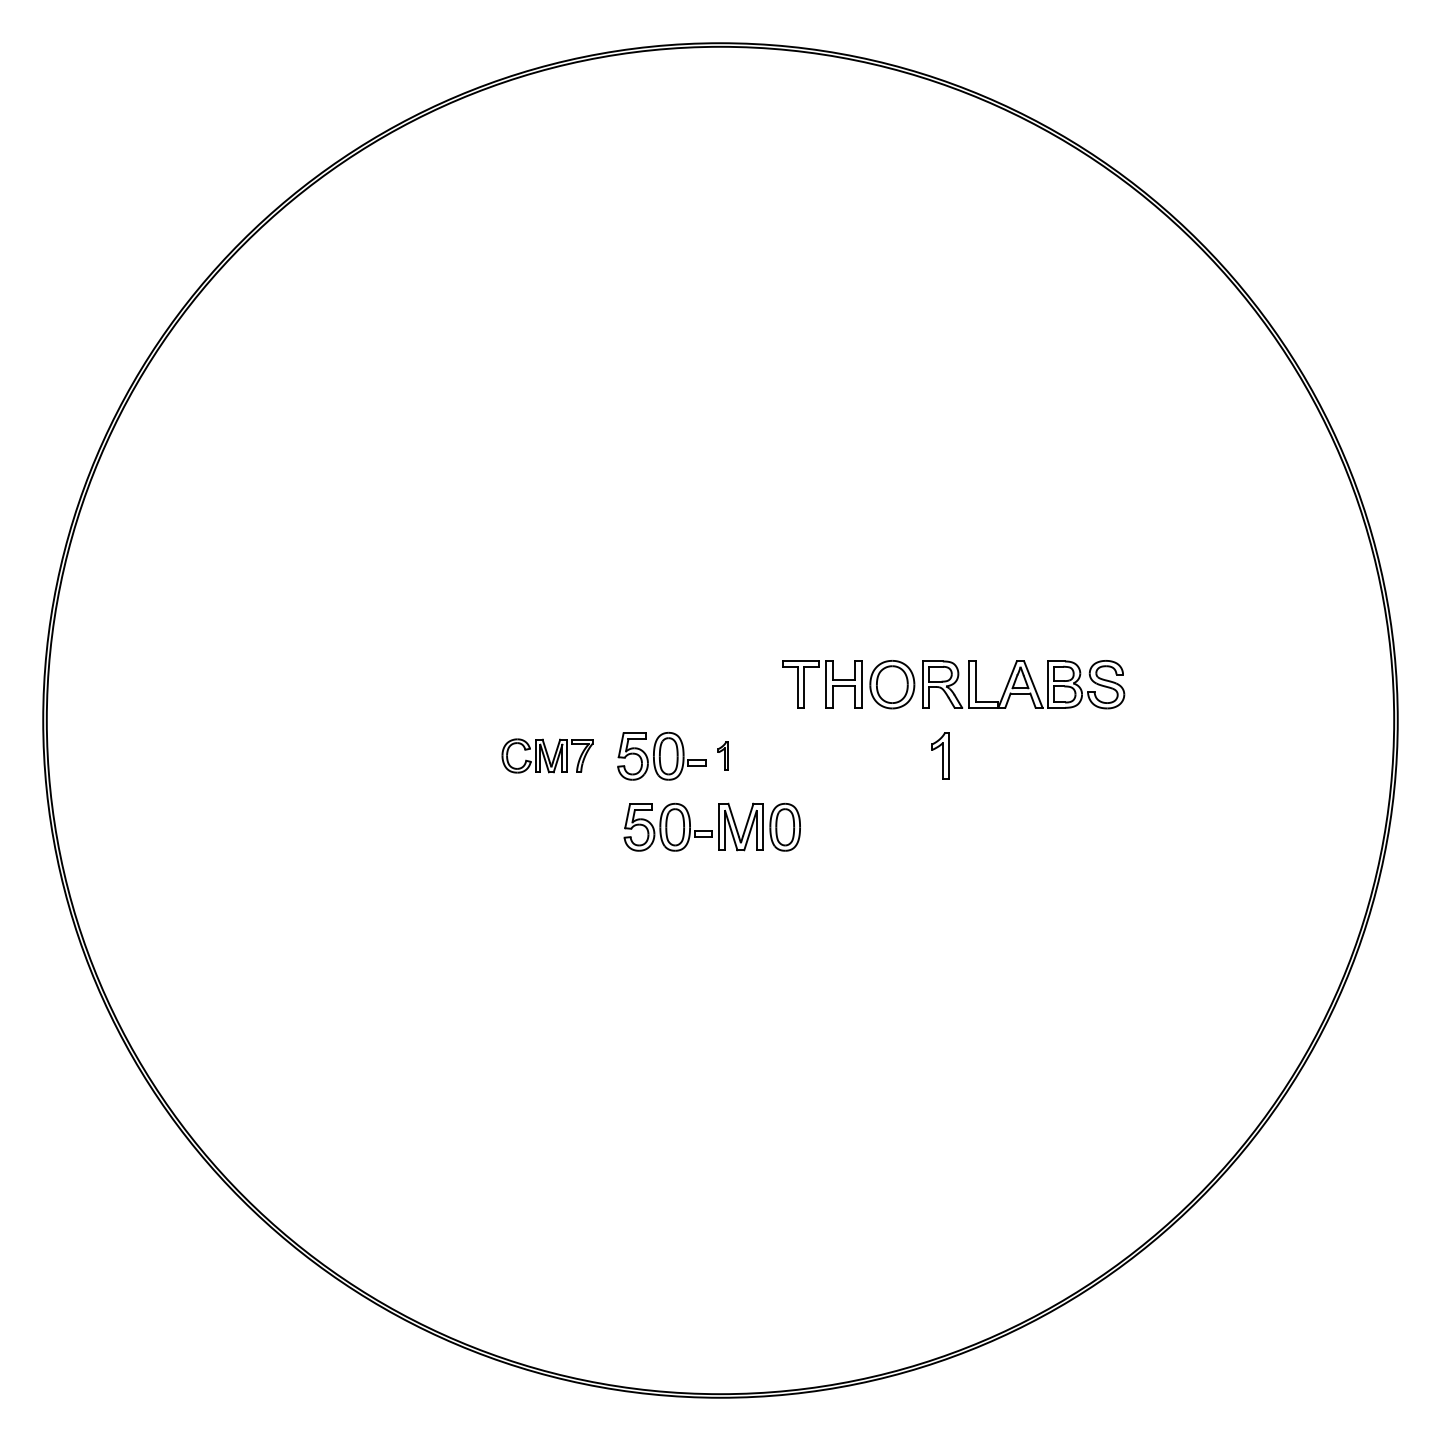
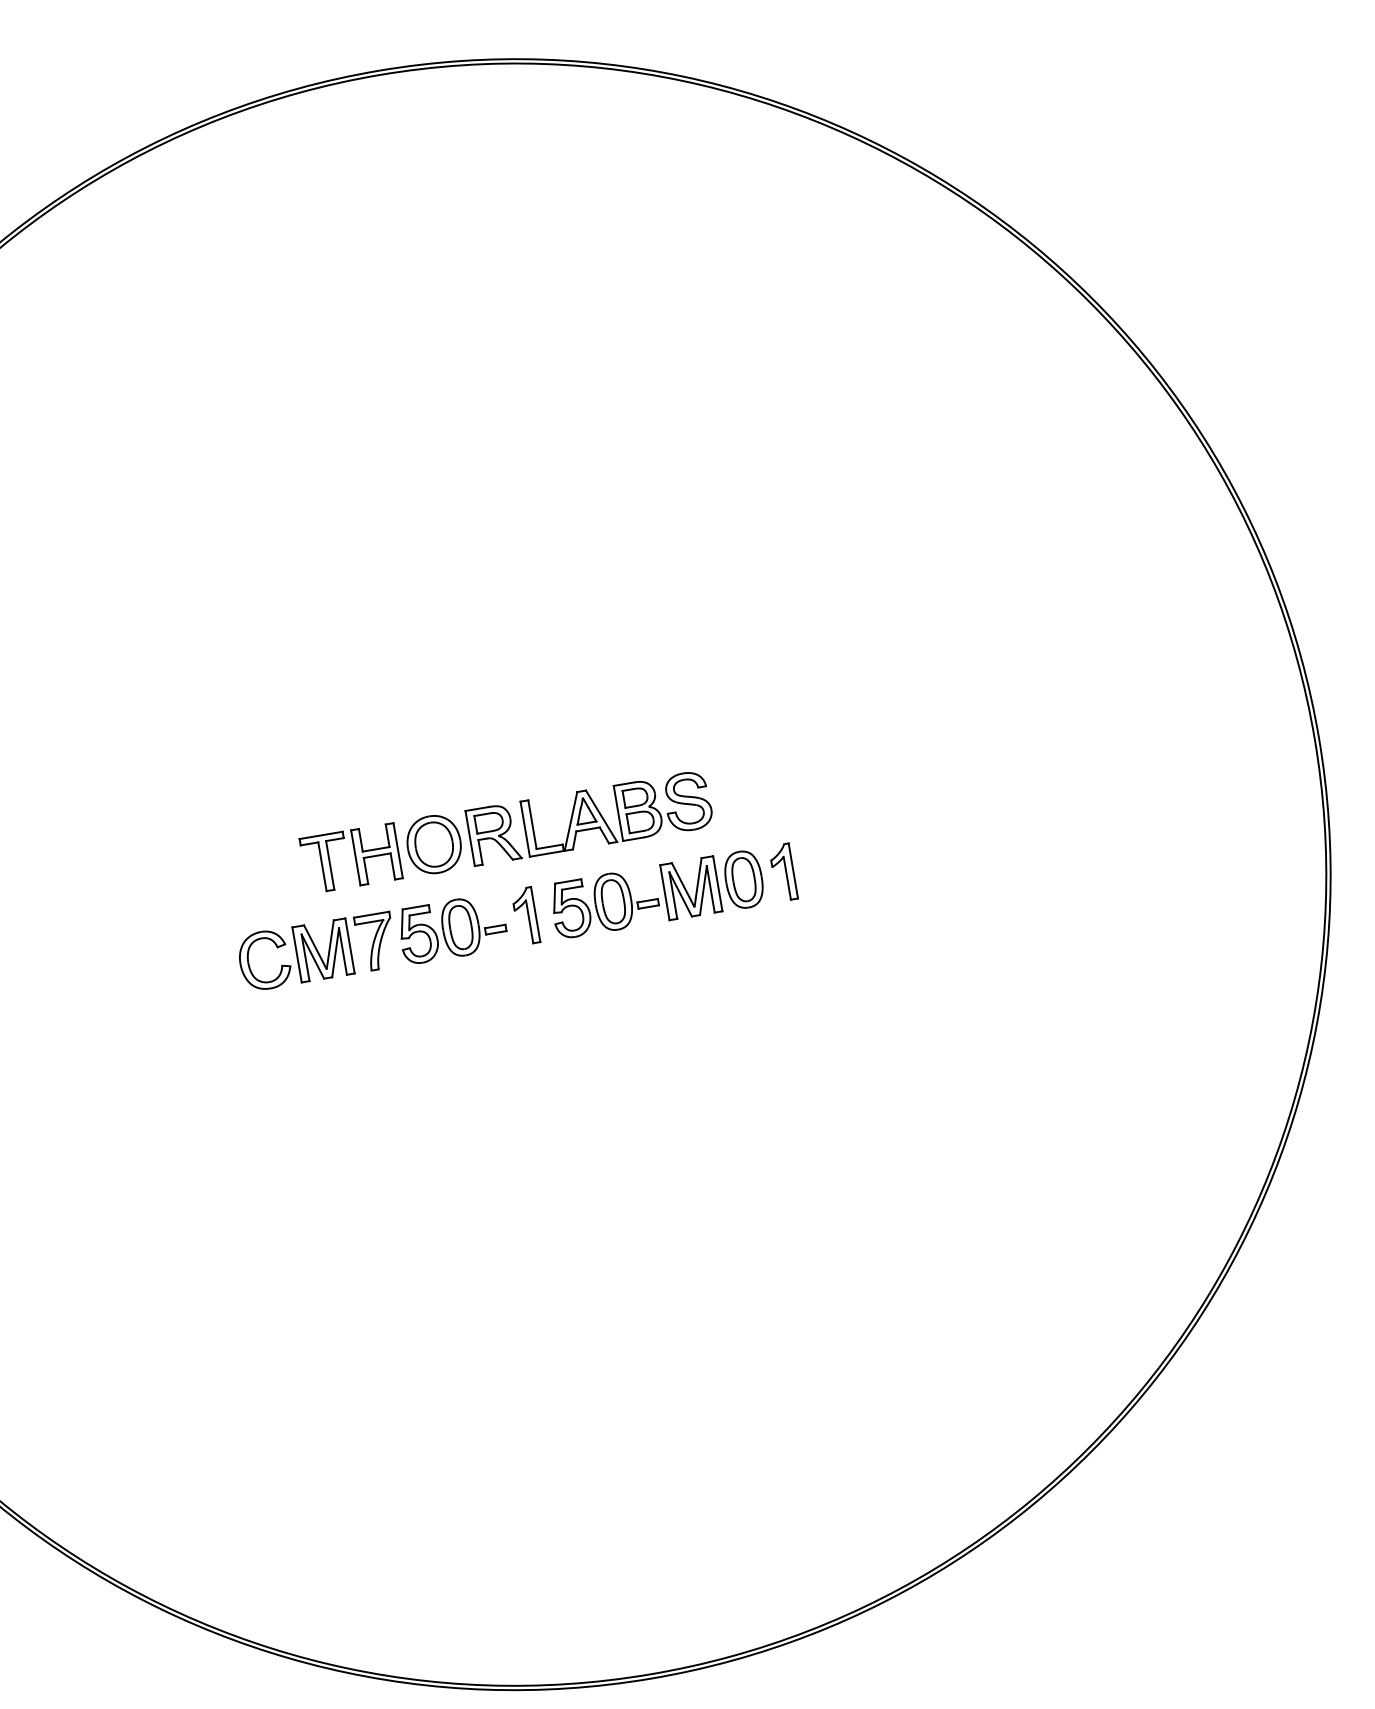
part: (953, 684) -> (506, 832), moved
part: (547, 755) -> (316, 950), size x1.43
part: (723, 755) -> (525, 915), size x1.67
part: (711, 826) -> (656, 893), moved

